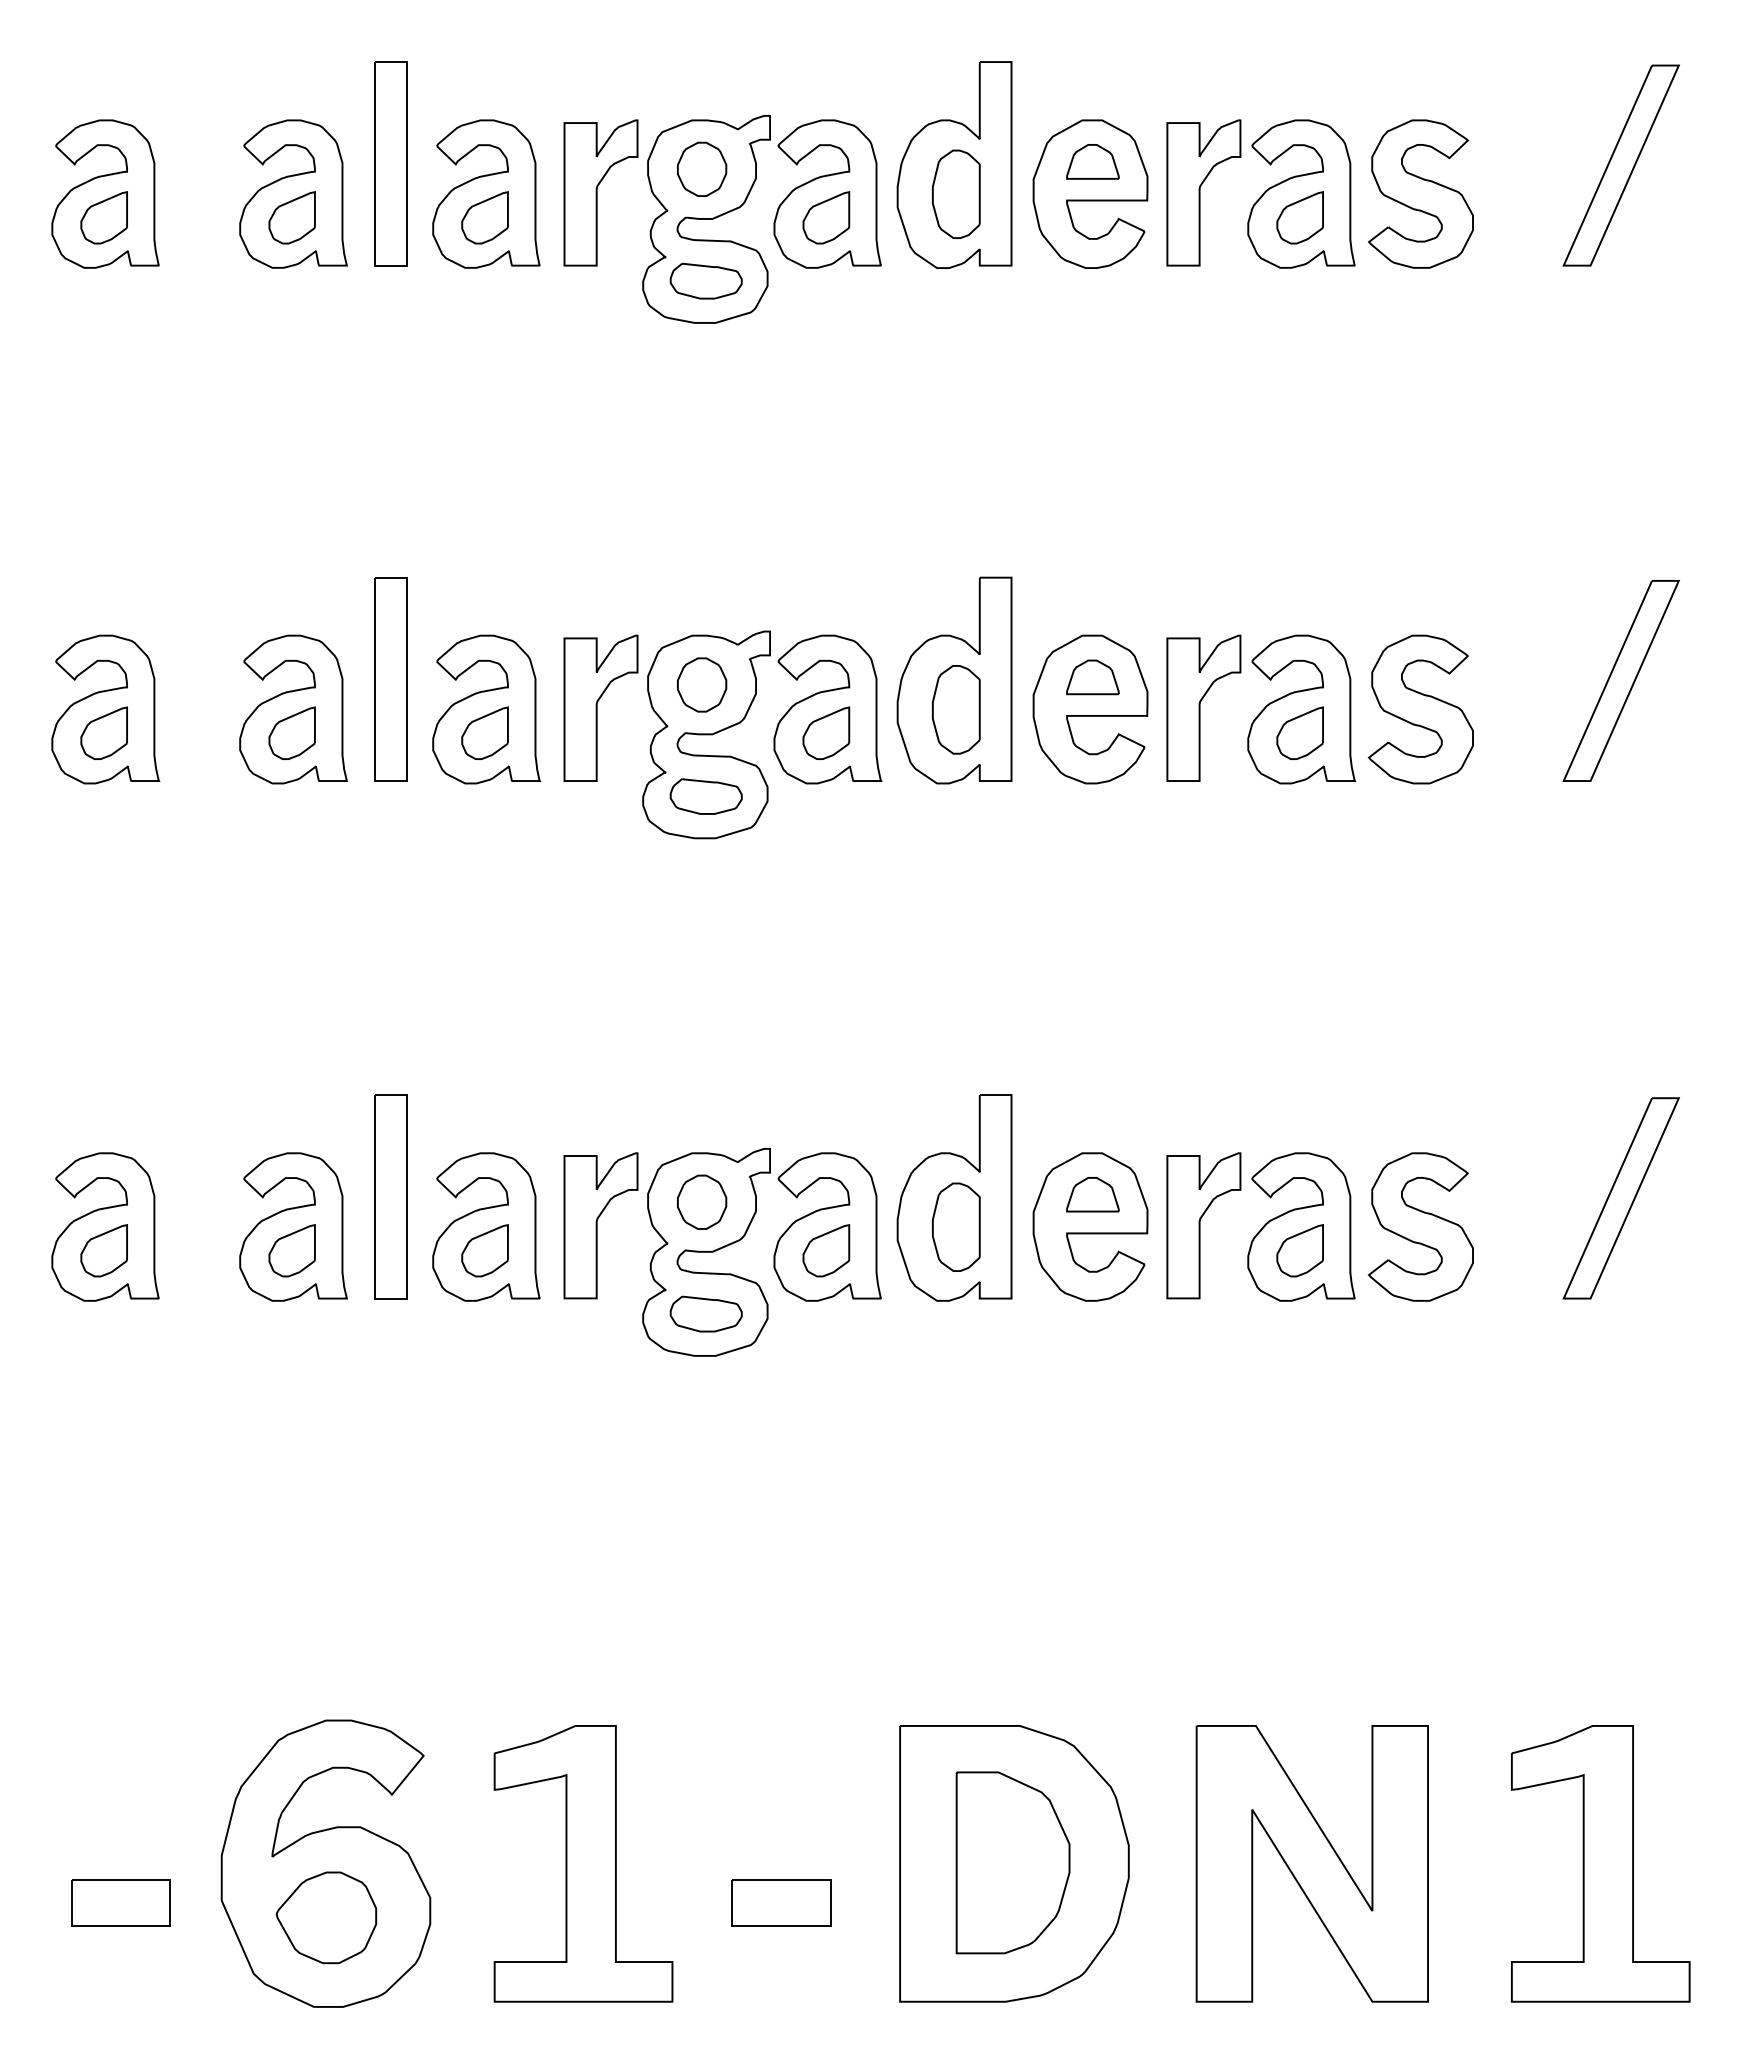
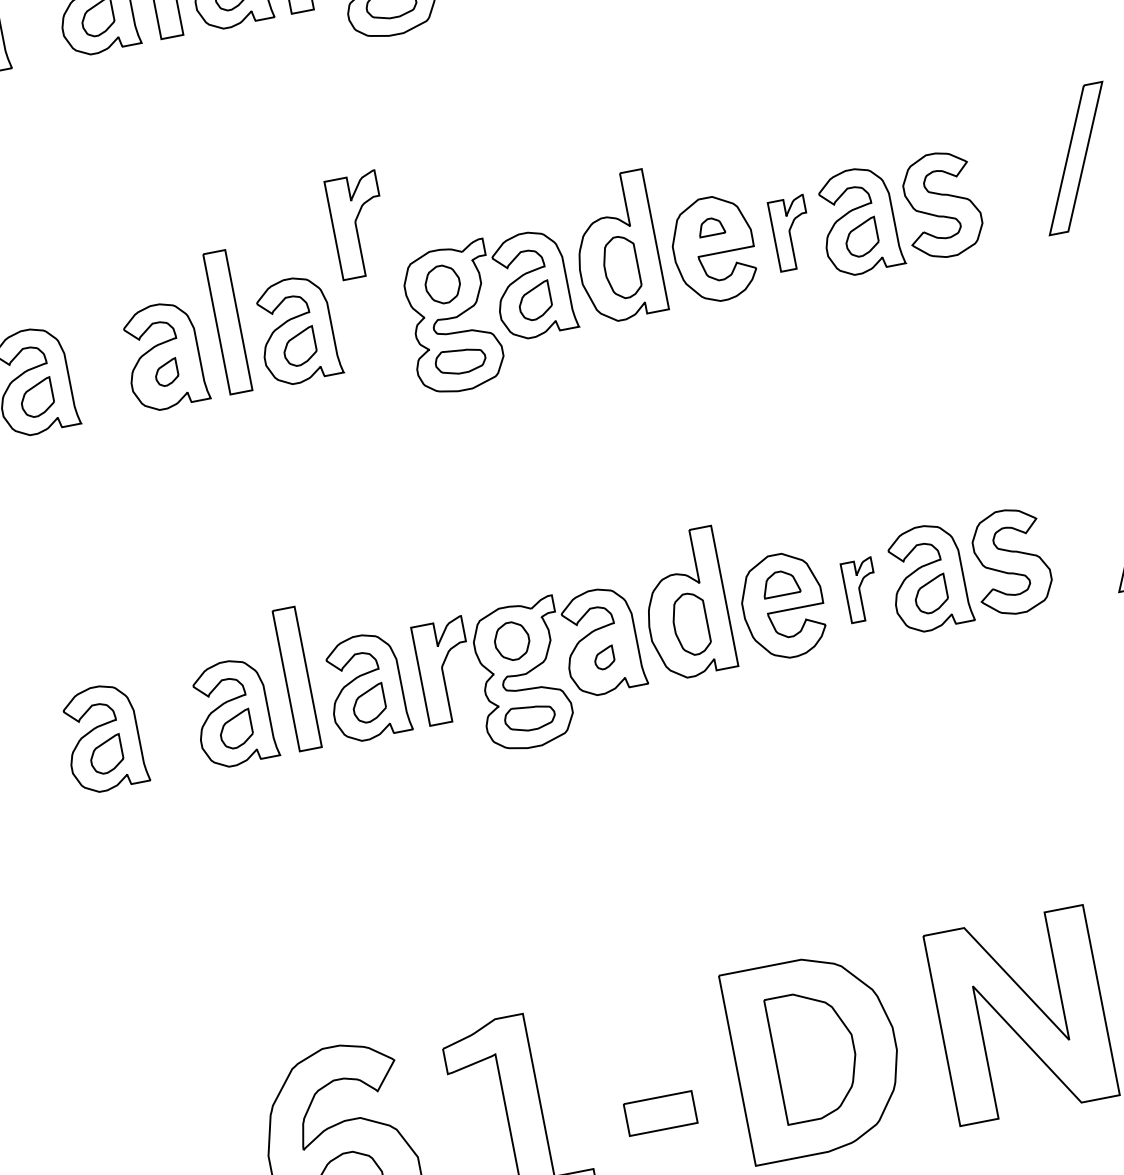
part: (1092, 677) -> (711, 227), size x0.7
part: (600, 707) -> (358, 224), moved
part: (1203, 707) -> (791, 232), size x0.7
part: (291, 732) -> (166, 372), size x0.7
part: (1203, 1225) -> (860, 590), size x0.6
part: (826, 1250) -> (604, 657), size x0.6

